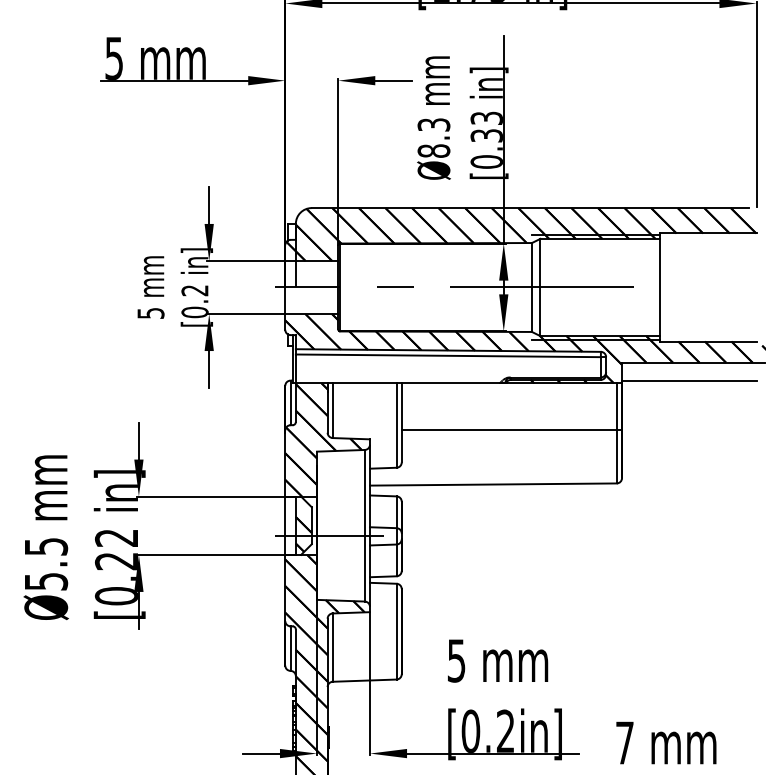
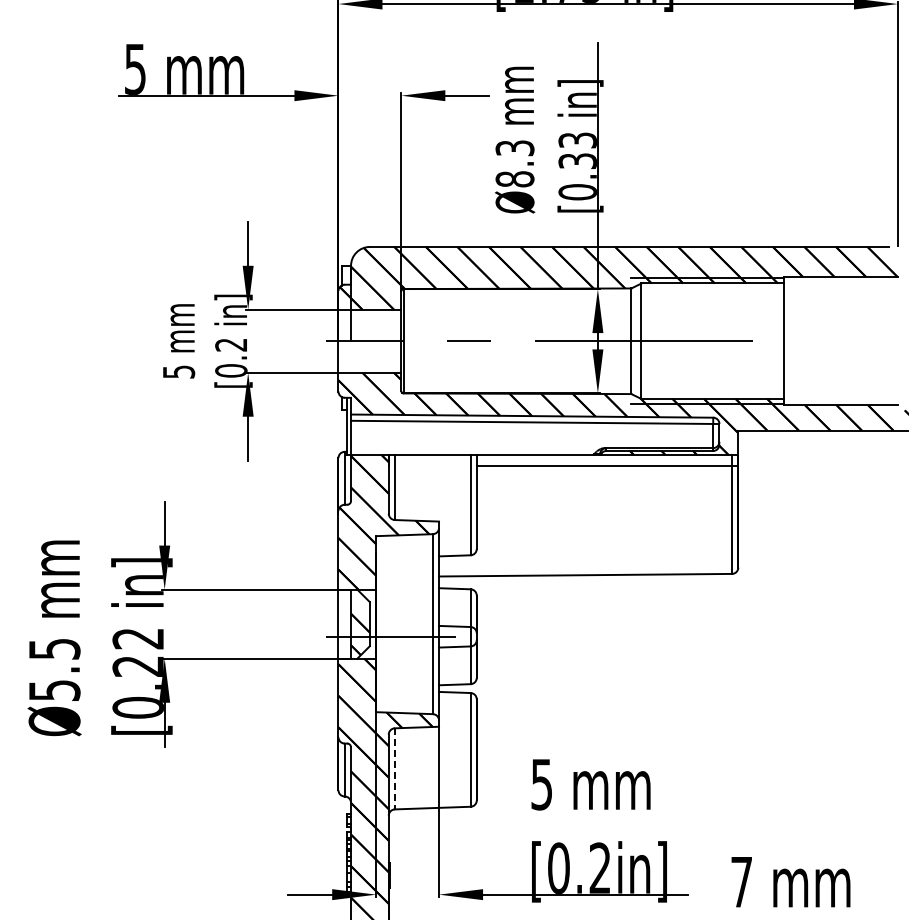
line: (688, 380) -> (817, 451), removed
line: (511, 430) -> (607, 466), moved
line: (332, 647) -> (394, 768), solid -> dashed

